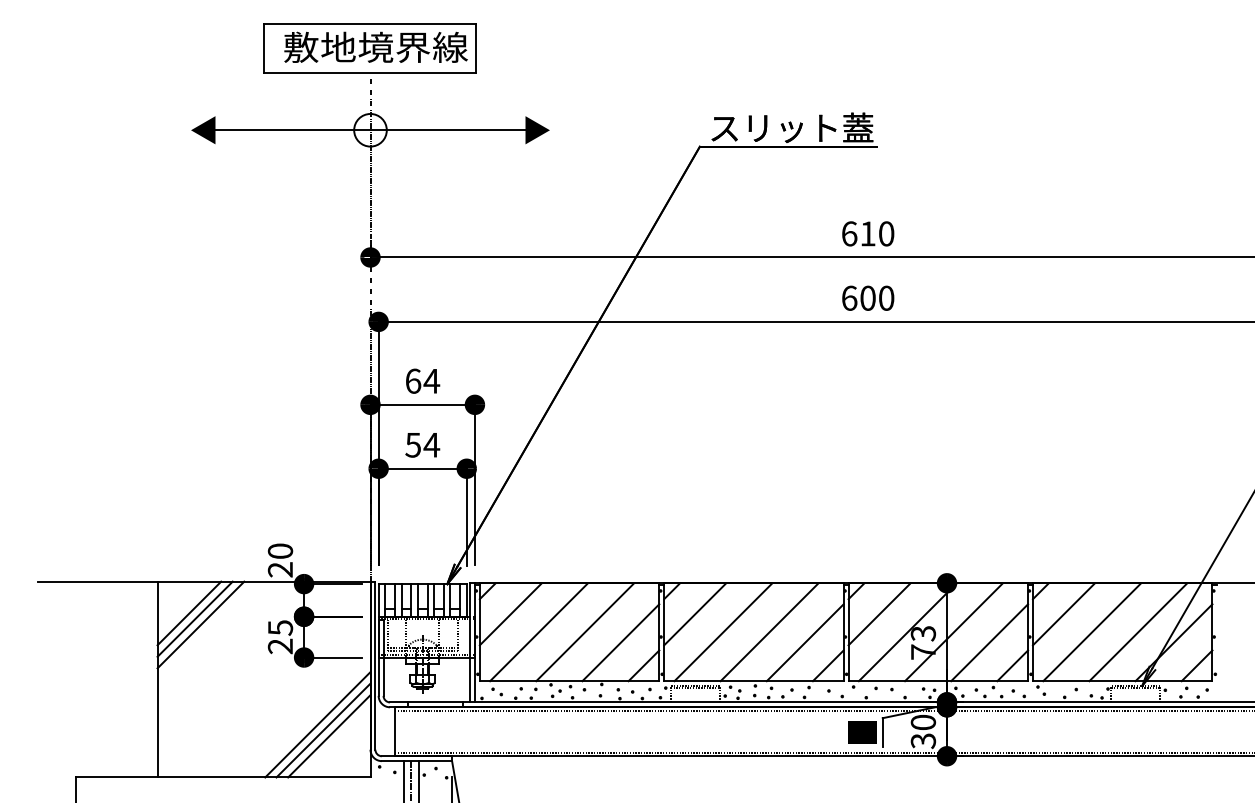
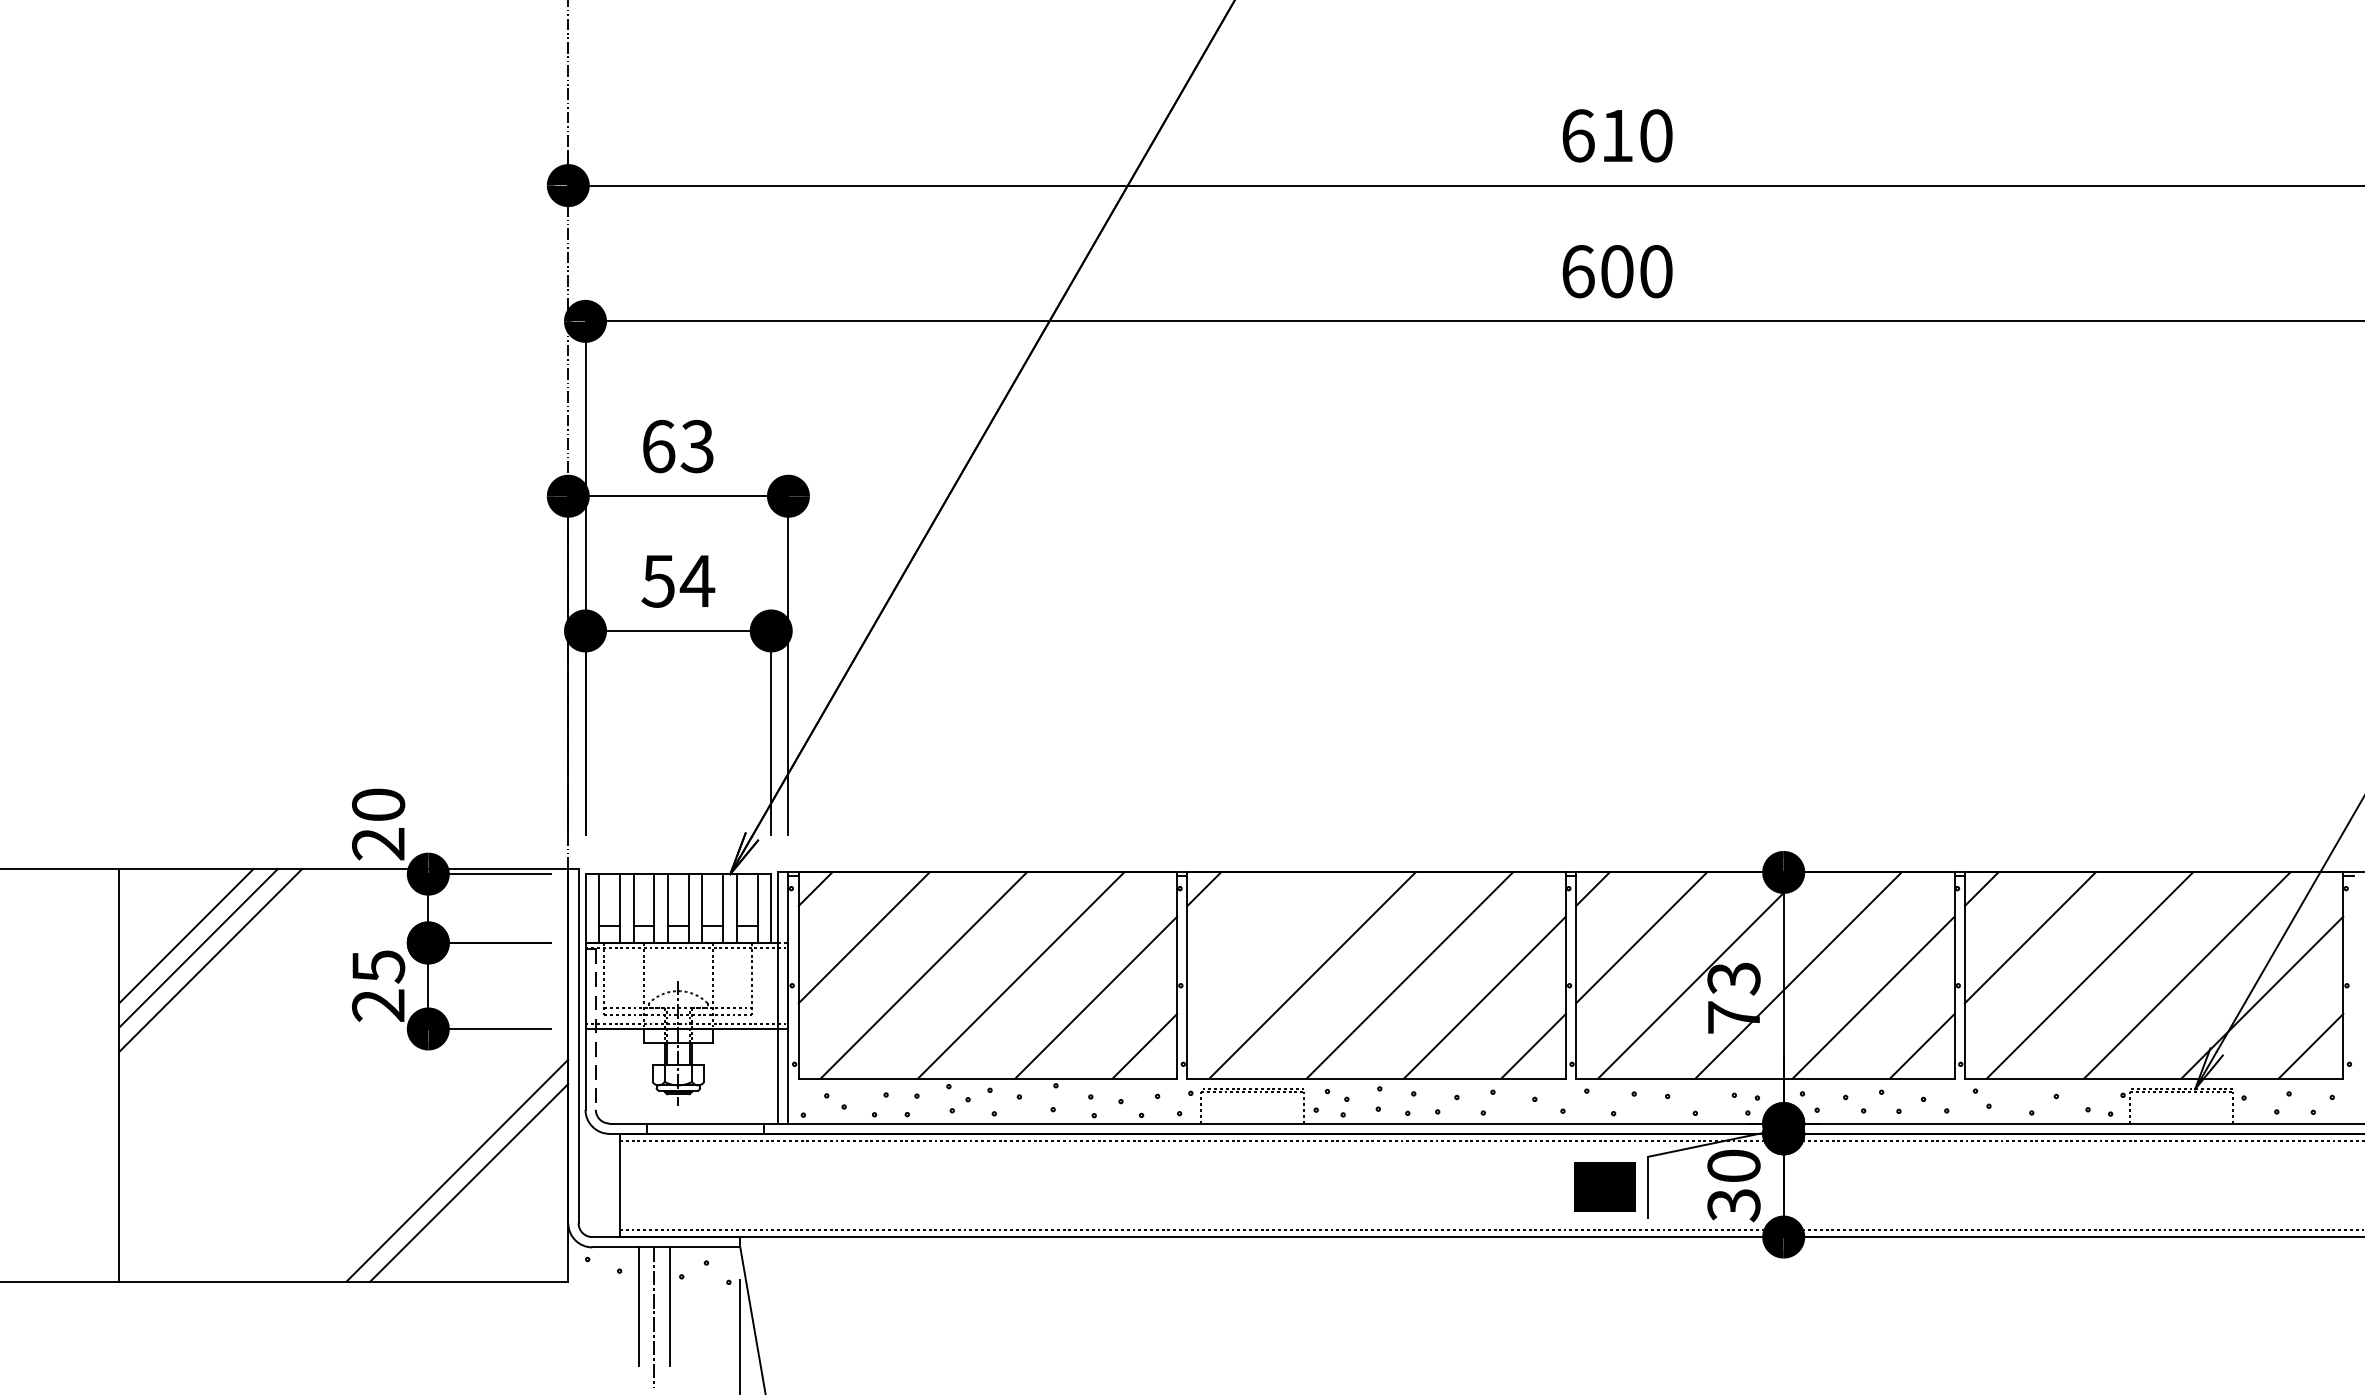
text: (431, 380) -> (696, 444), 64 -> 63
line: (695, 614) -> (1253, 938), removed
line: (383, 658) -> (595, 1030), solid -> dashed
line: (329, 736) -> (481, 1195), removed

